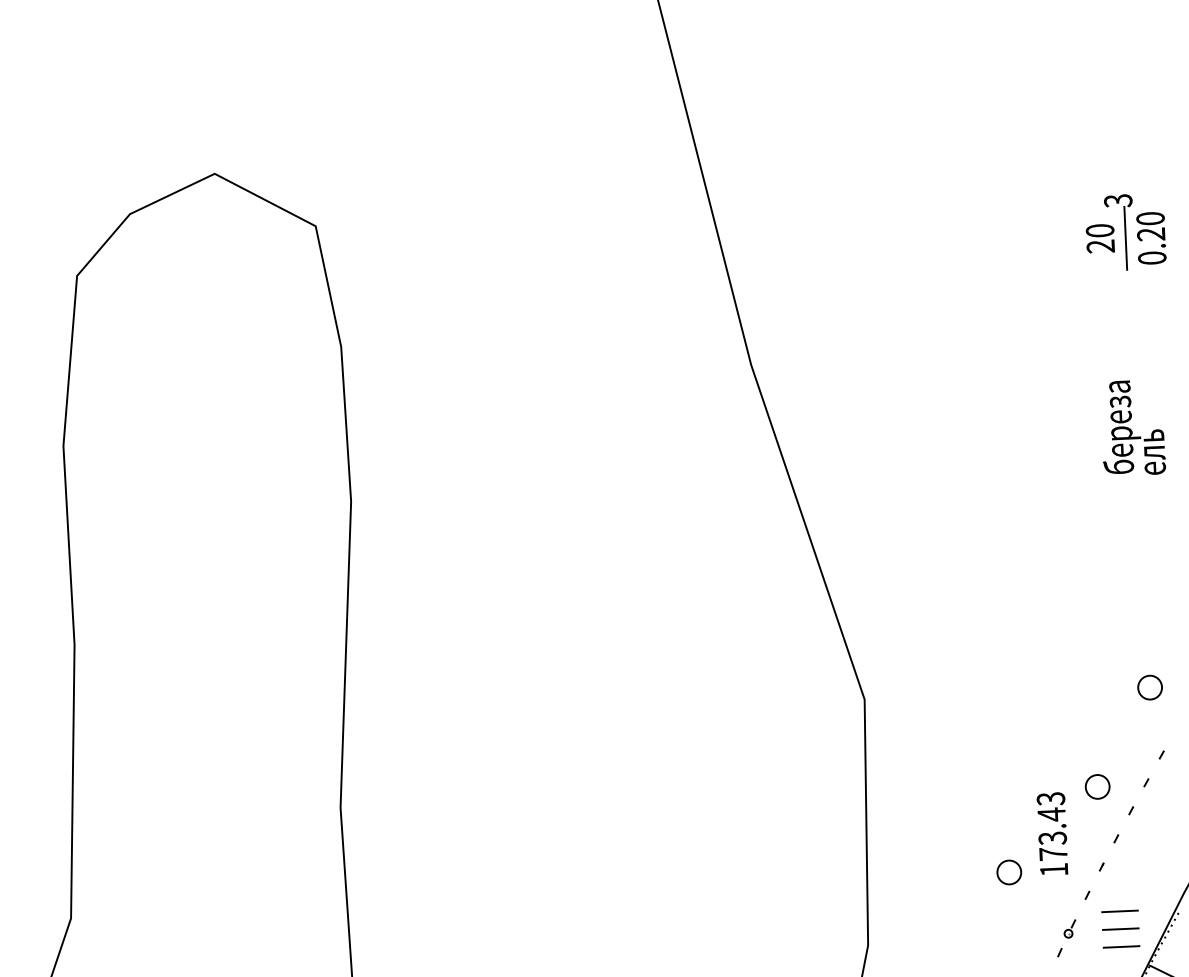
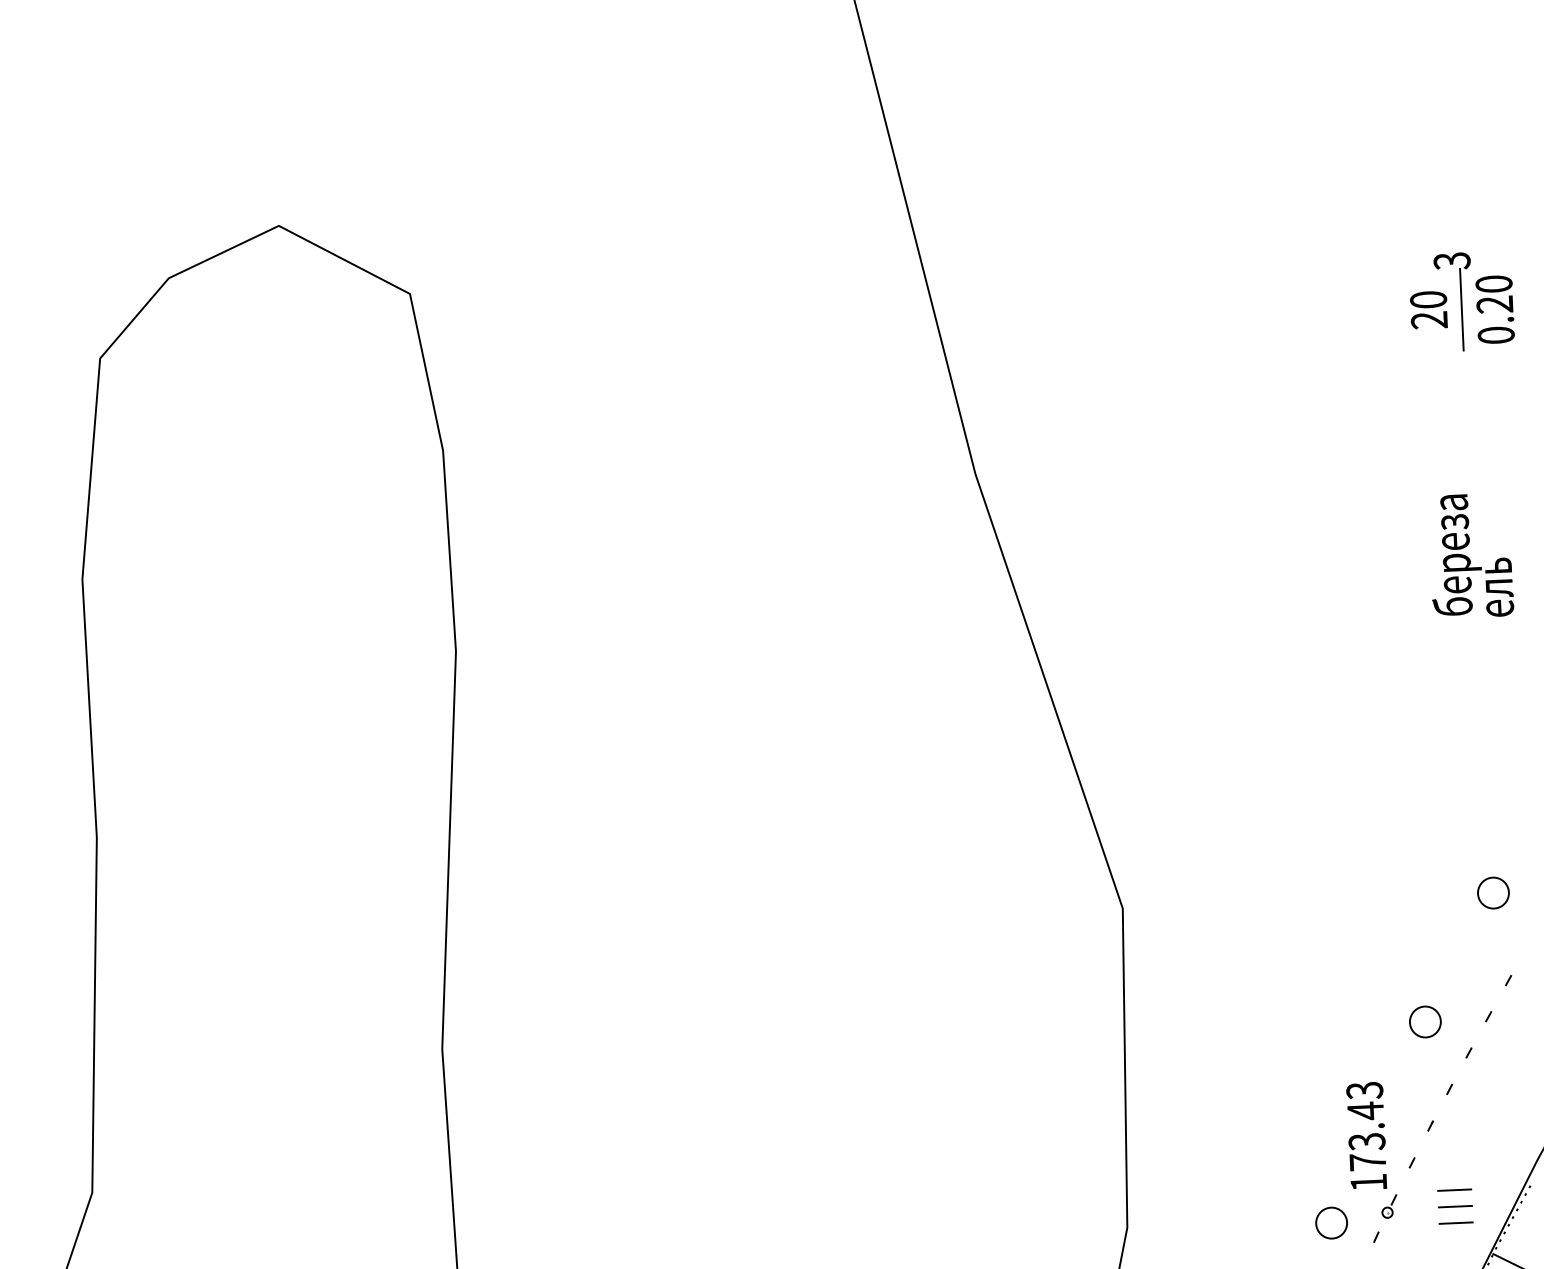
text: (1052, 833) -> (1366, 1135), moved
part: (1009, 872) -> (1331, 1222), moved
part: (1120, 928) -> (1455, 1206), size x0.71

